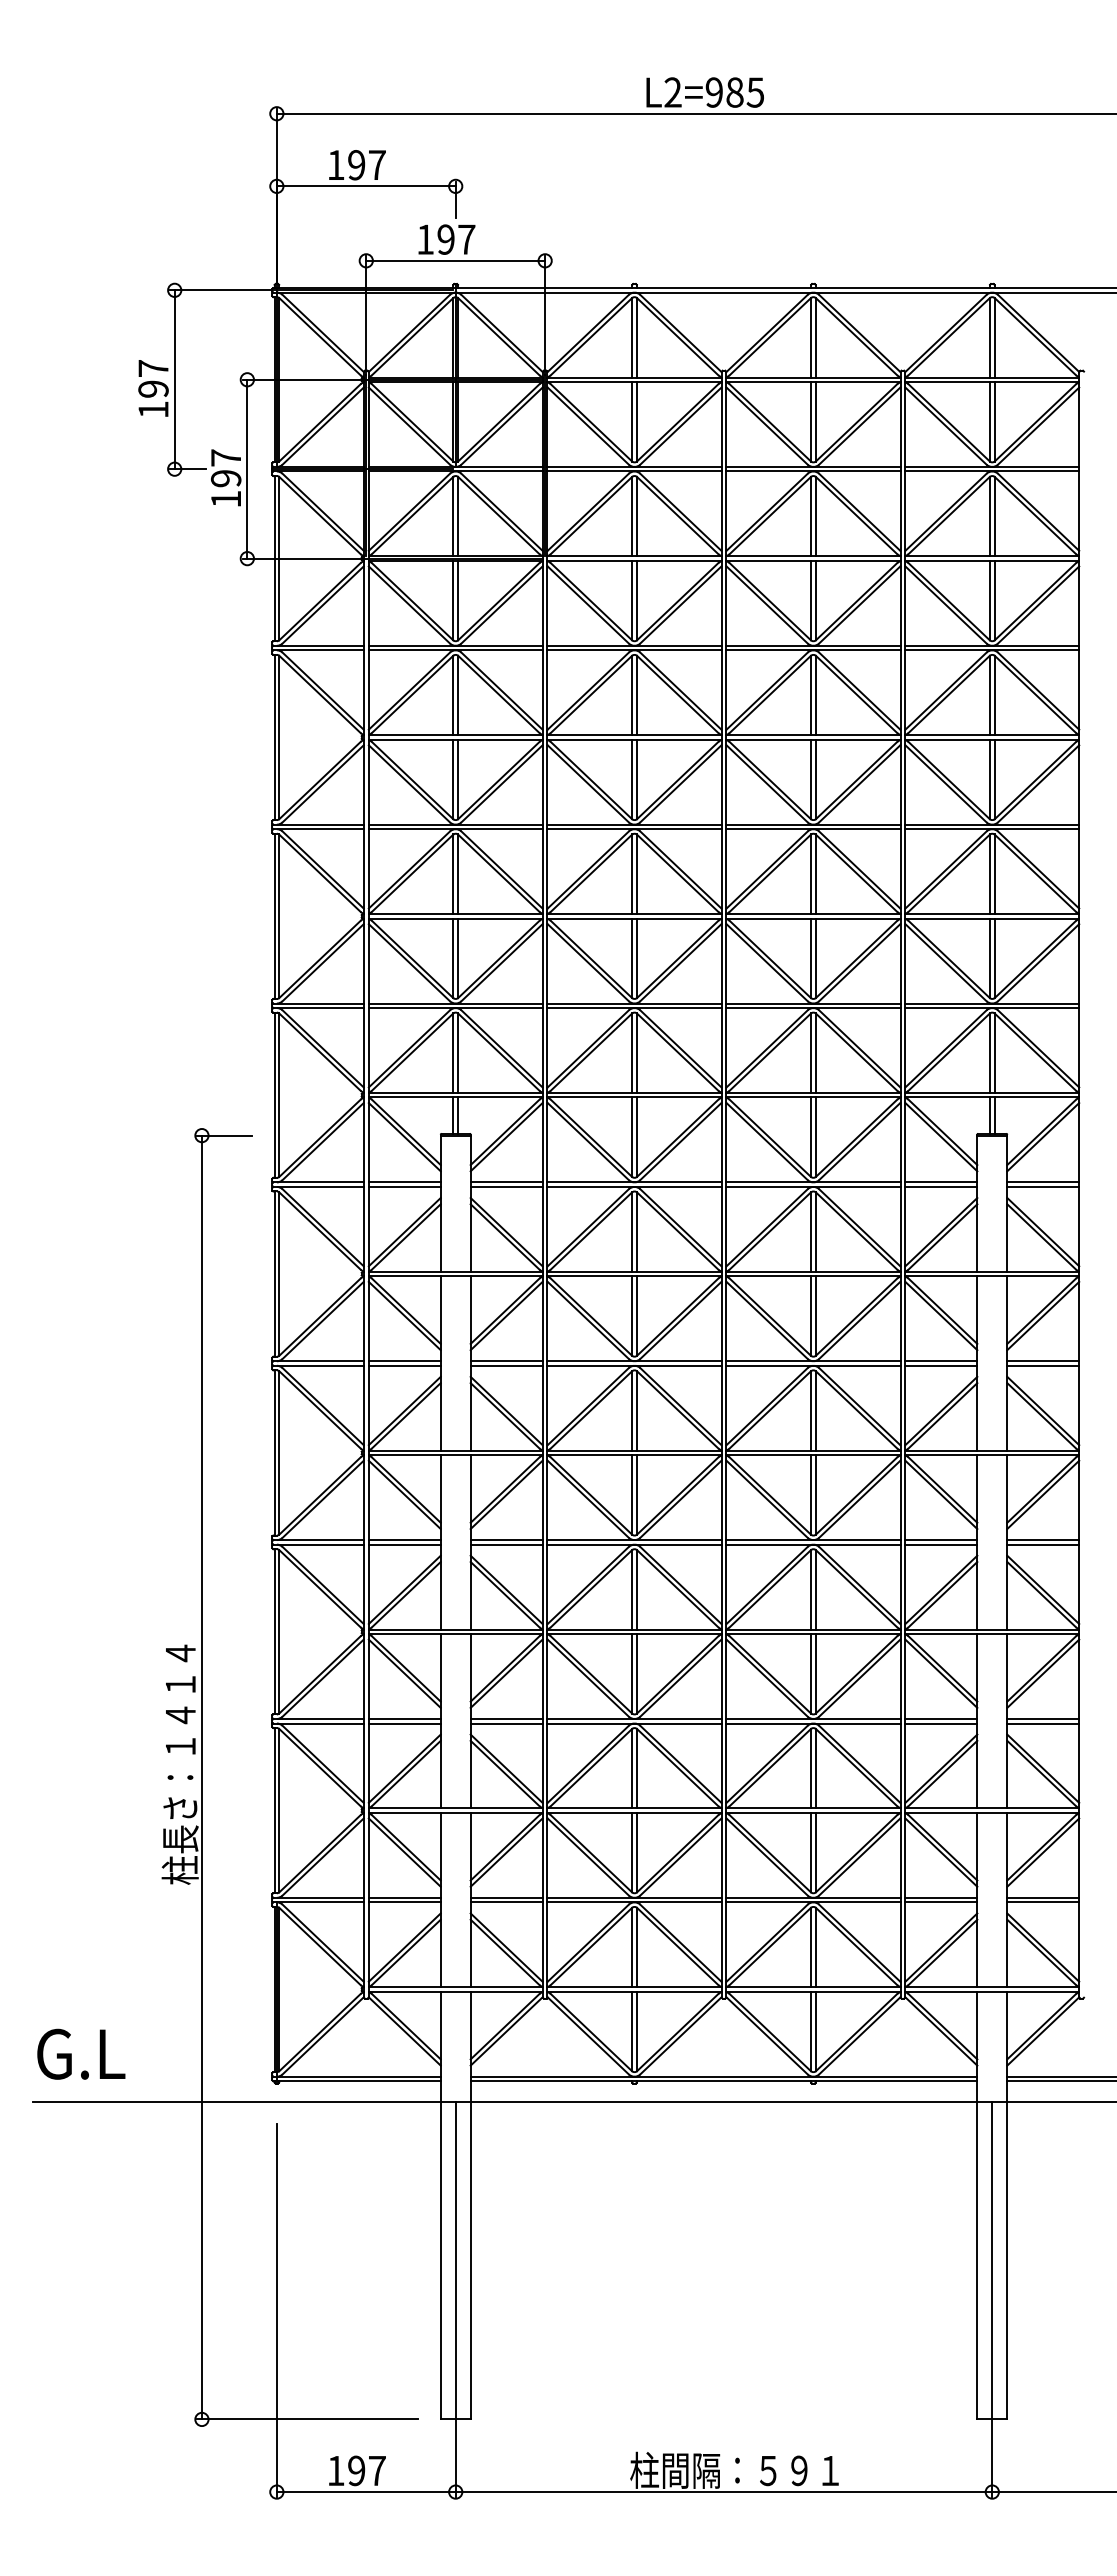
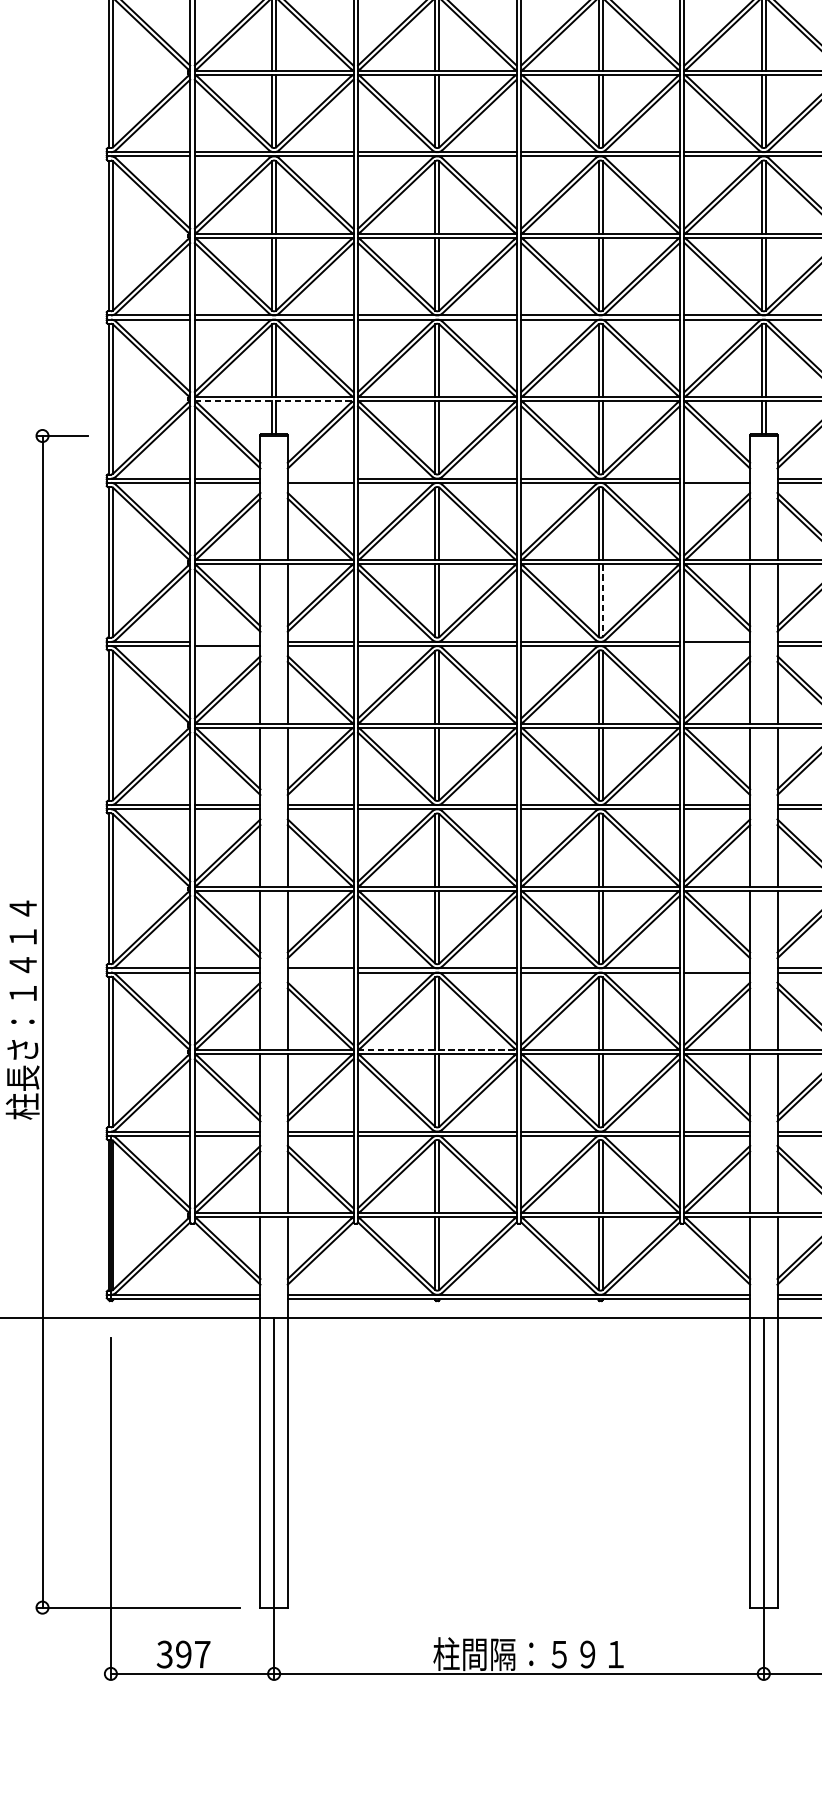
line: (456, 1097) -> (274, 401), solid -> dashed
line: (506, 1182) -> (320, 478), removed
line: (941, 1182) -> (717, 478), removed
line: (815, 1316) -> (602, 601), solid -> dashed
line: (404, 1361) -> (227, 642), removed
line: (941, 1365) -> (717, 645), removed
line: (941, 1718) -> (717, 967), removed
line: (506, 1723) -> (320, 972), removed
line: (635, 1808) -> (438, 1050), solid -> dashed
text: (335, 2470) -> (164, 1654), 197 -> 397

